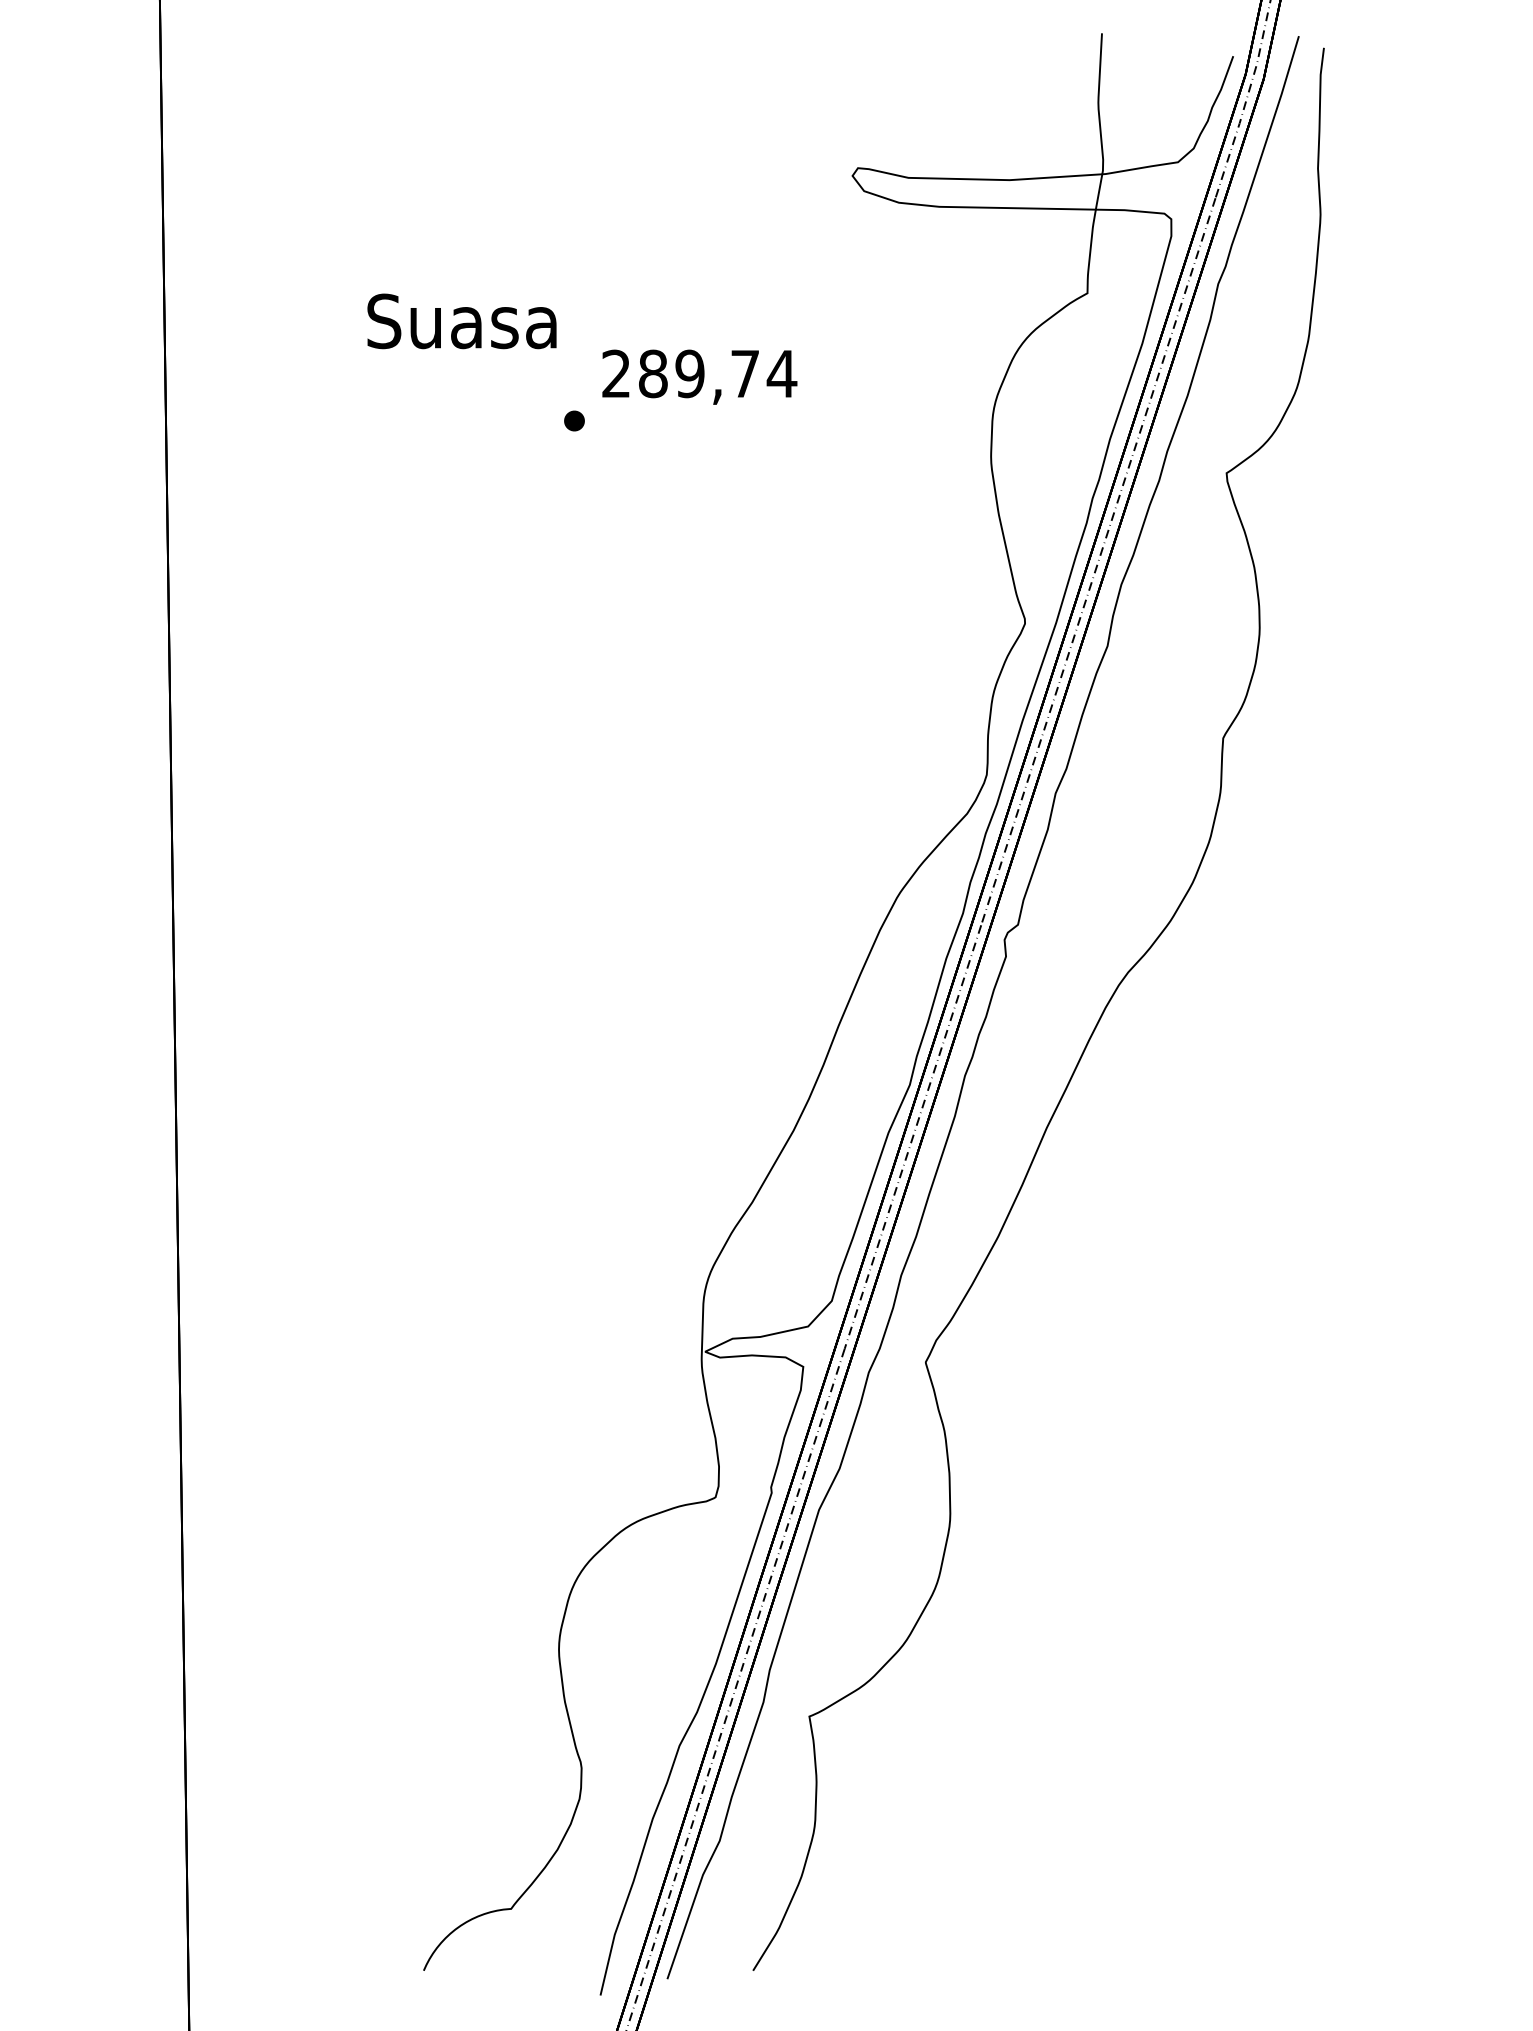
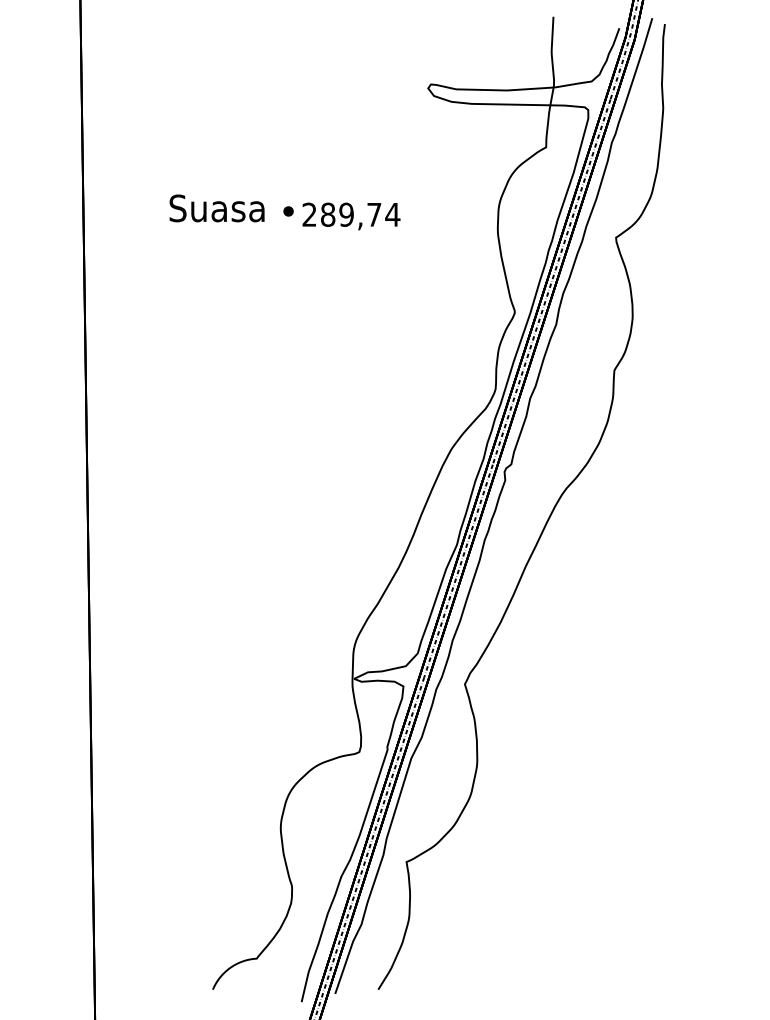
text: (460, 321) -> (216, 208), moved
text: (699, 377) -> (351, 216), moved

